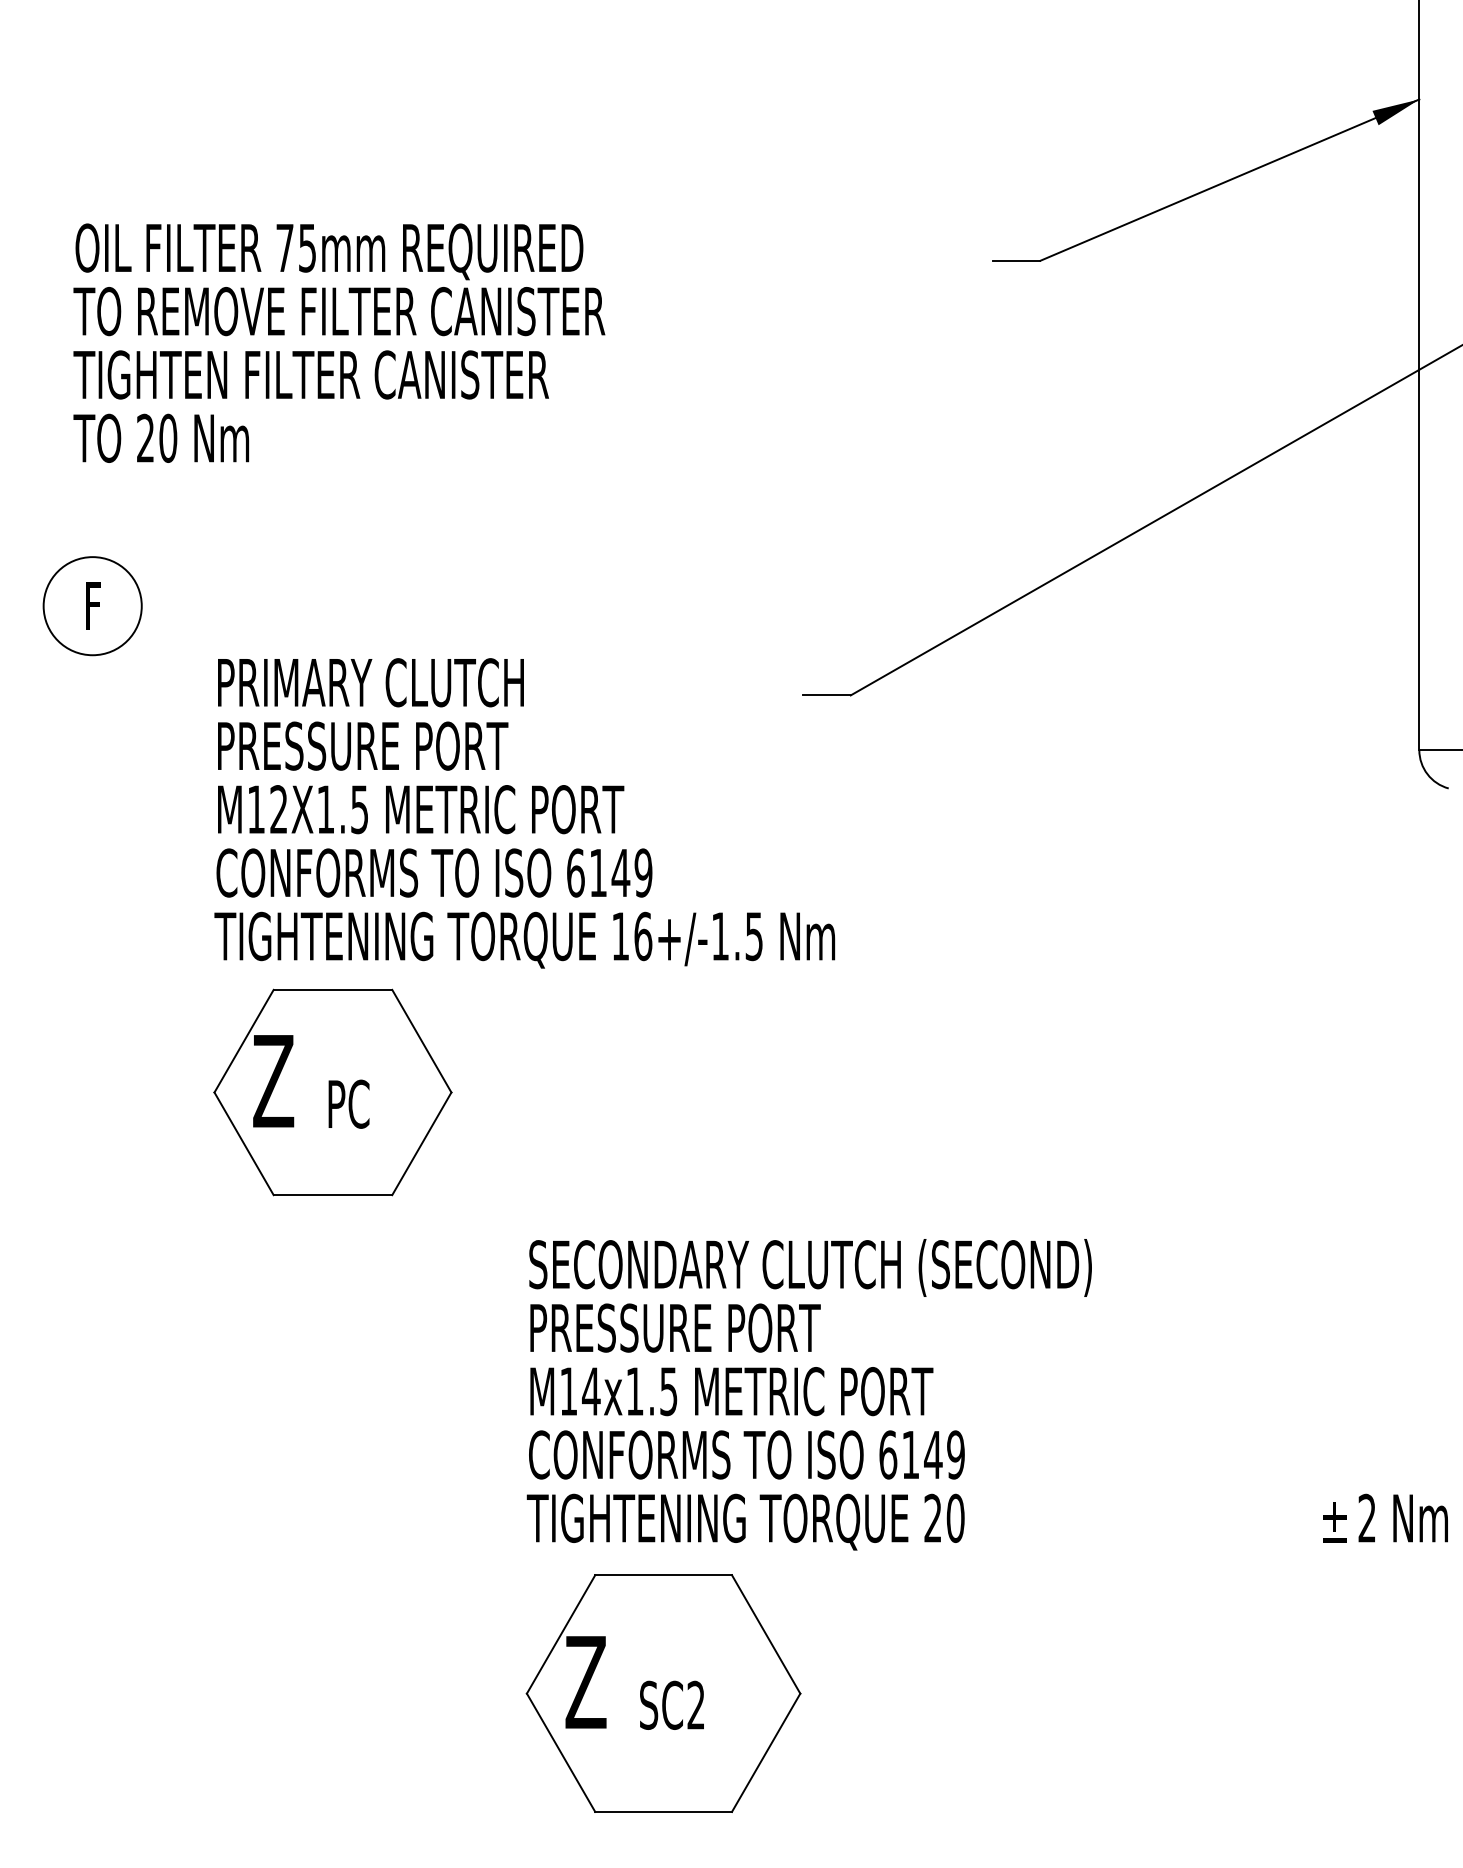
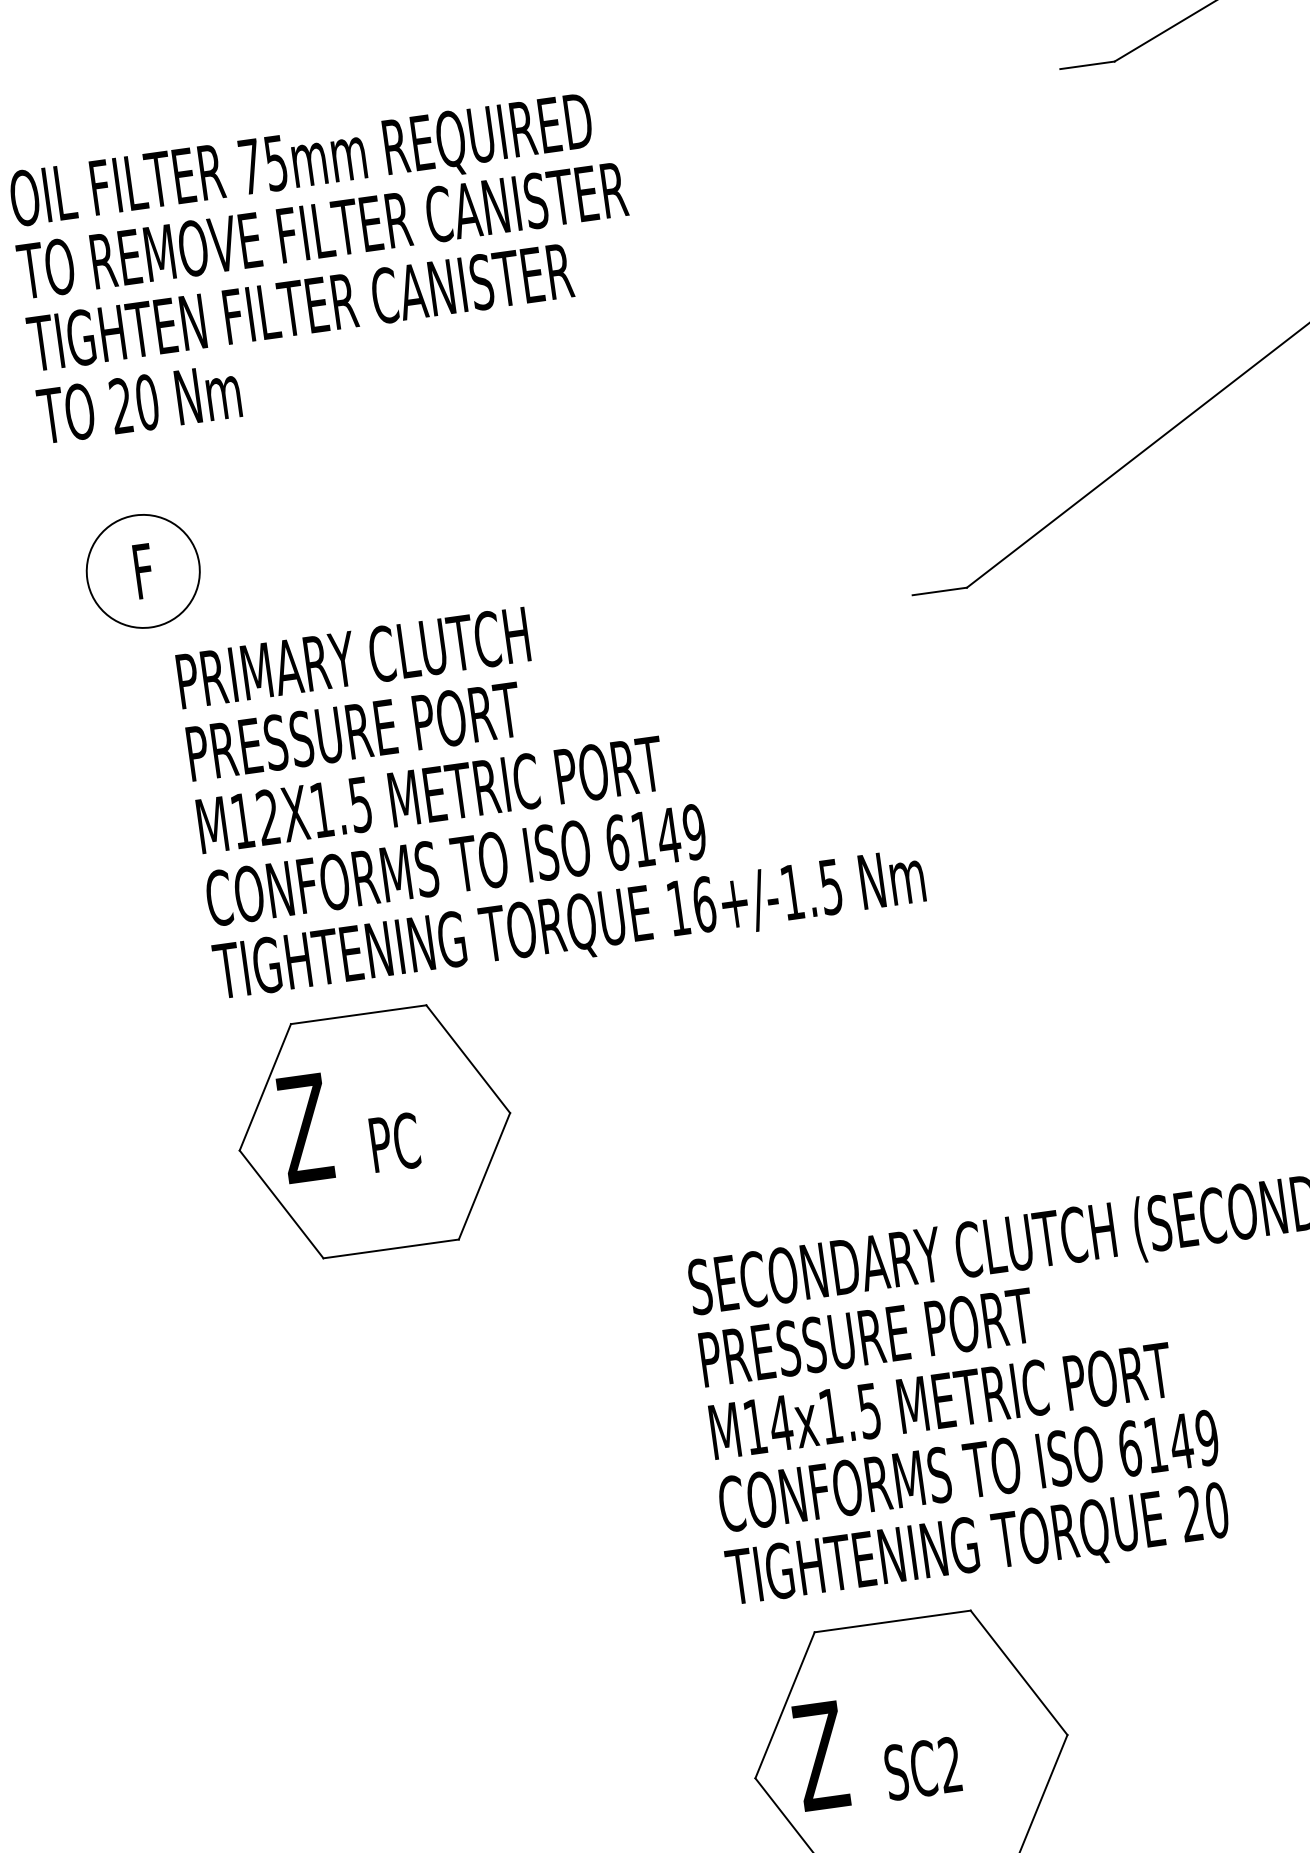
part: (92, 606) -> (143, 571), moved
part: (524, 927) -> (567, 913), moved

